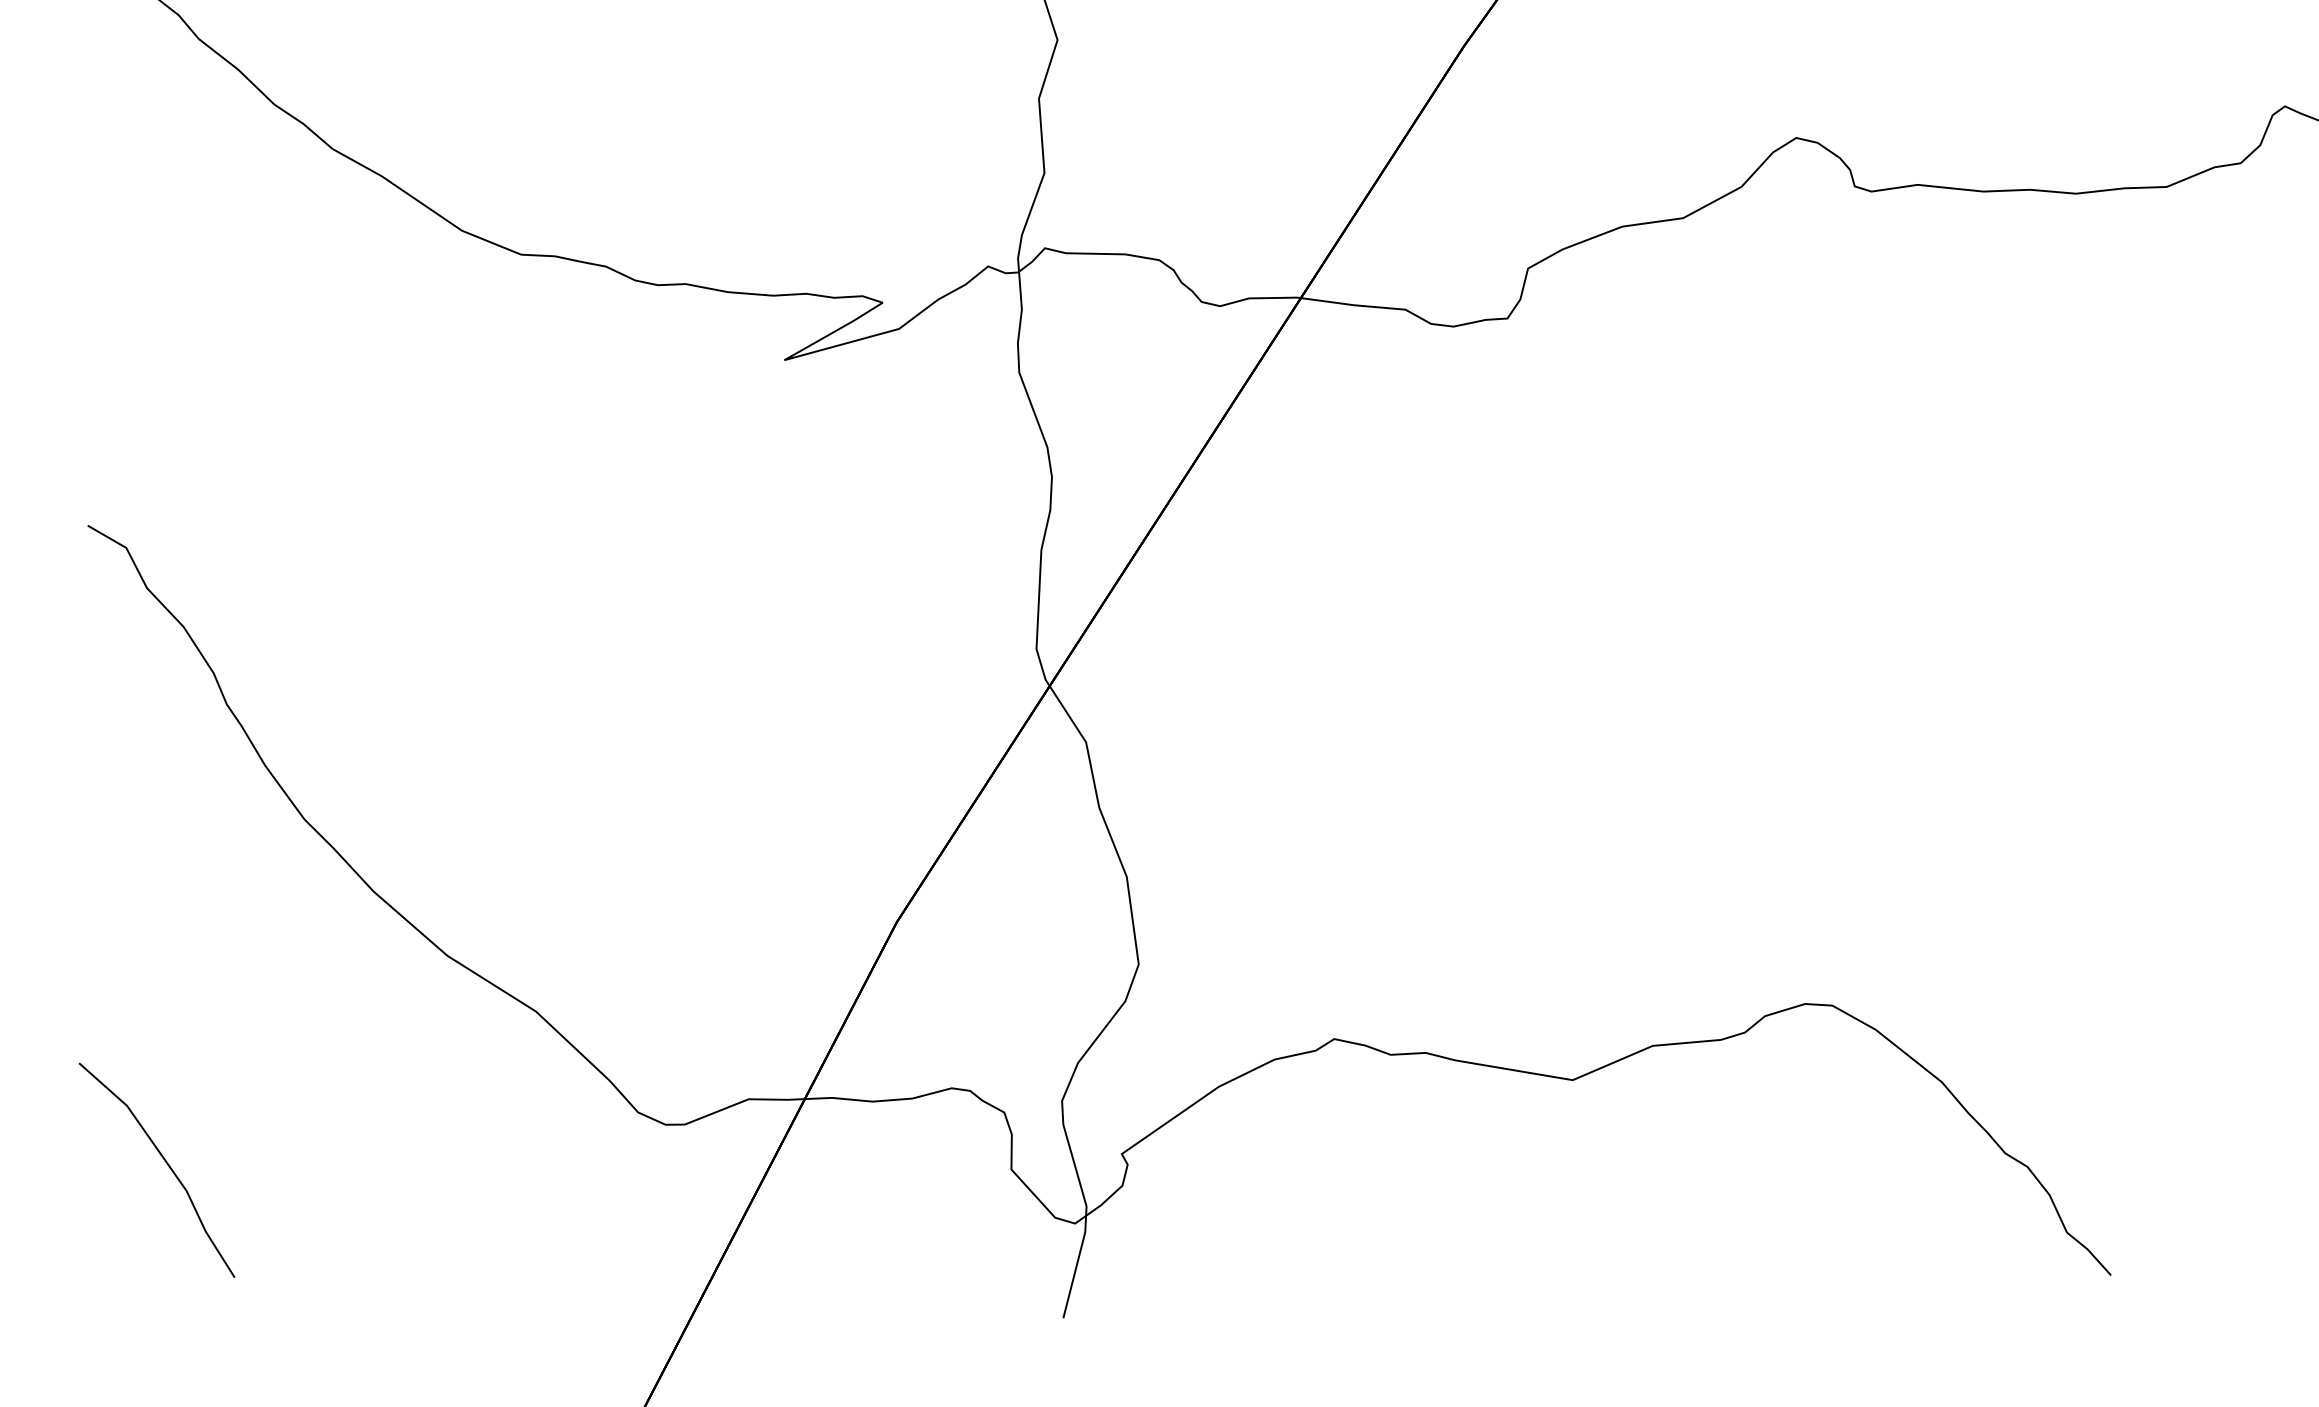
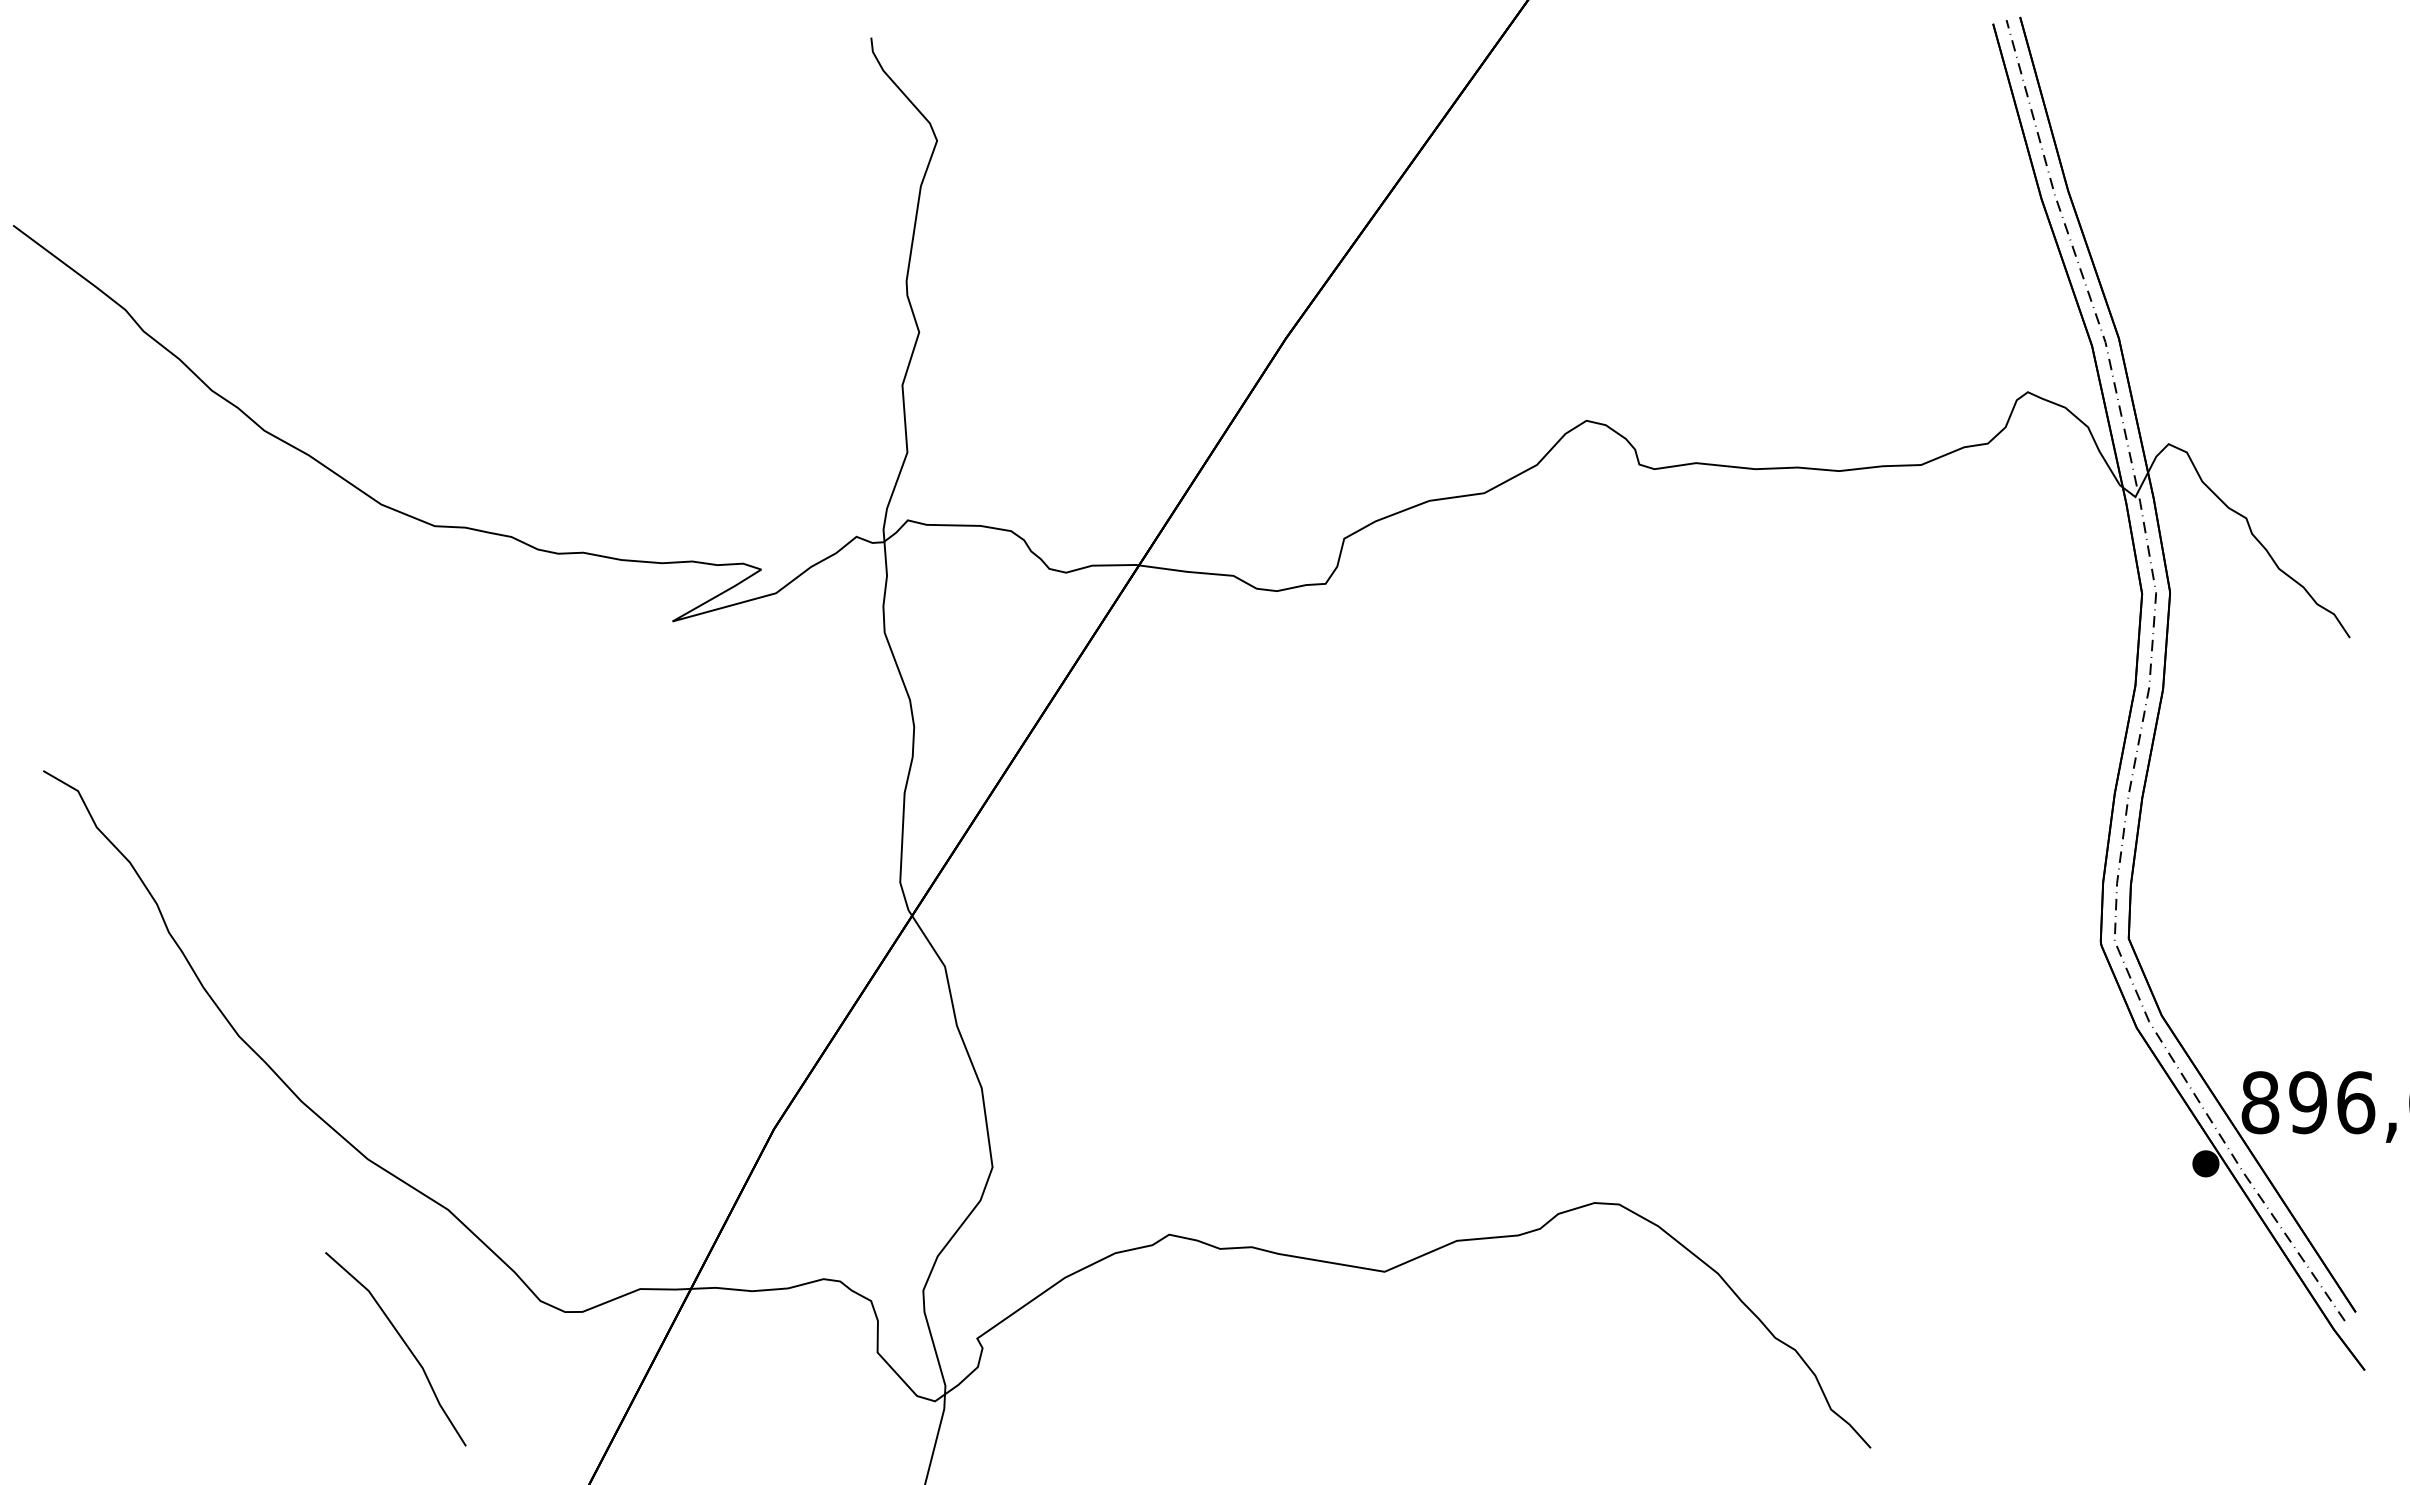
line: (164, 1161) -> (402, 1341), moved

